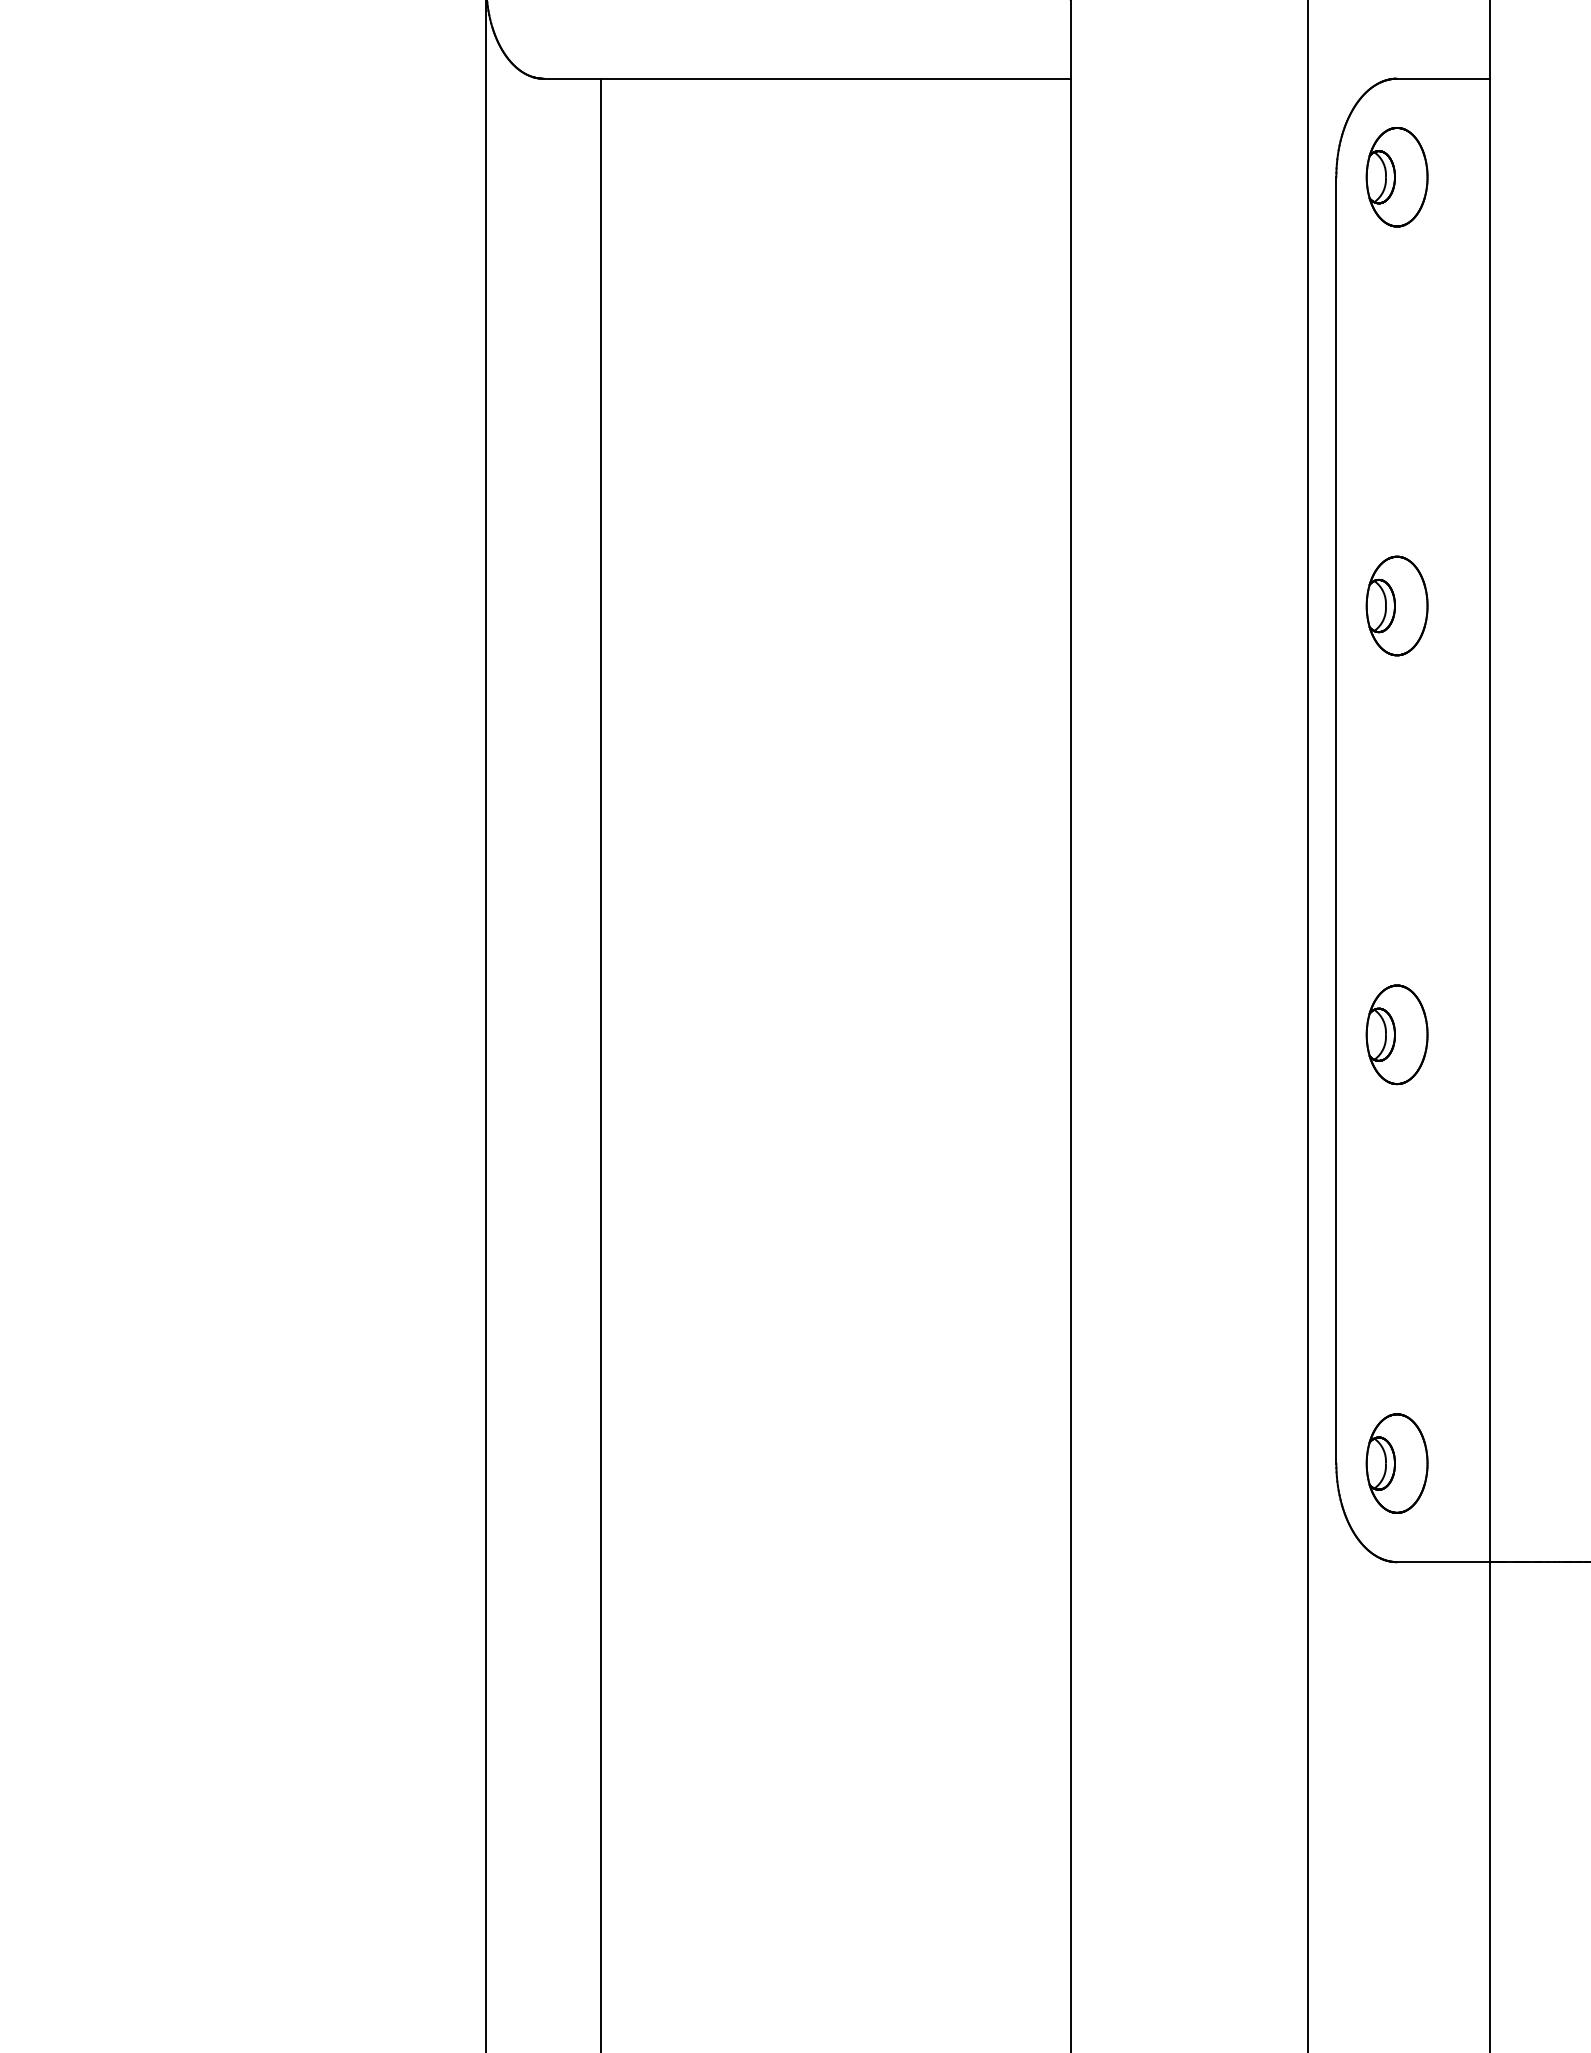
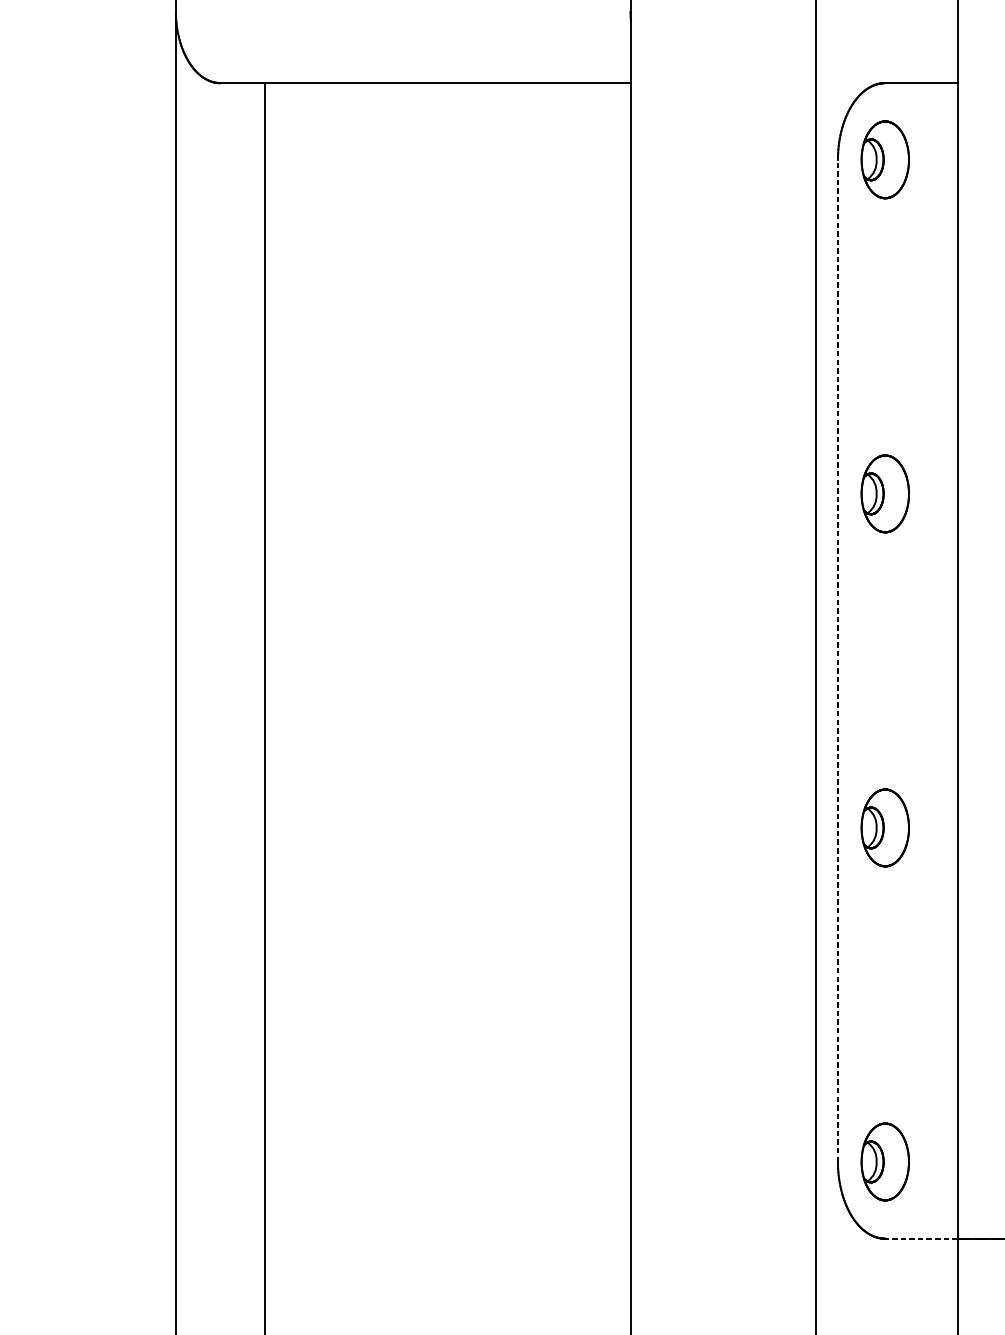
line: (1336, 819) -> (838, 660), solid -> dashed
line: (1443, 1562) -> (921, 1239), solid -> dashed

